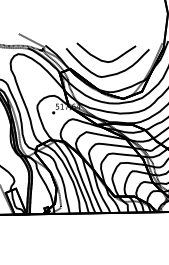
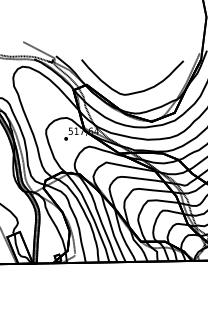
curve: (106, 60) -> (131, 74), removed

